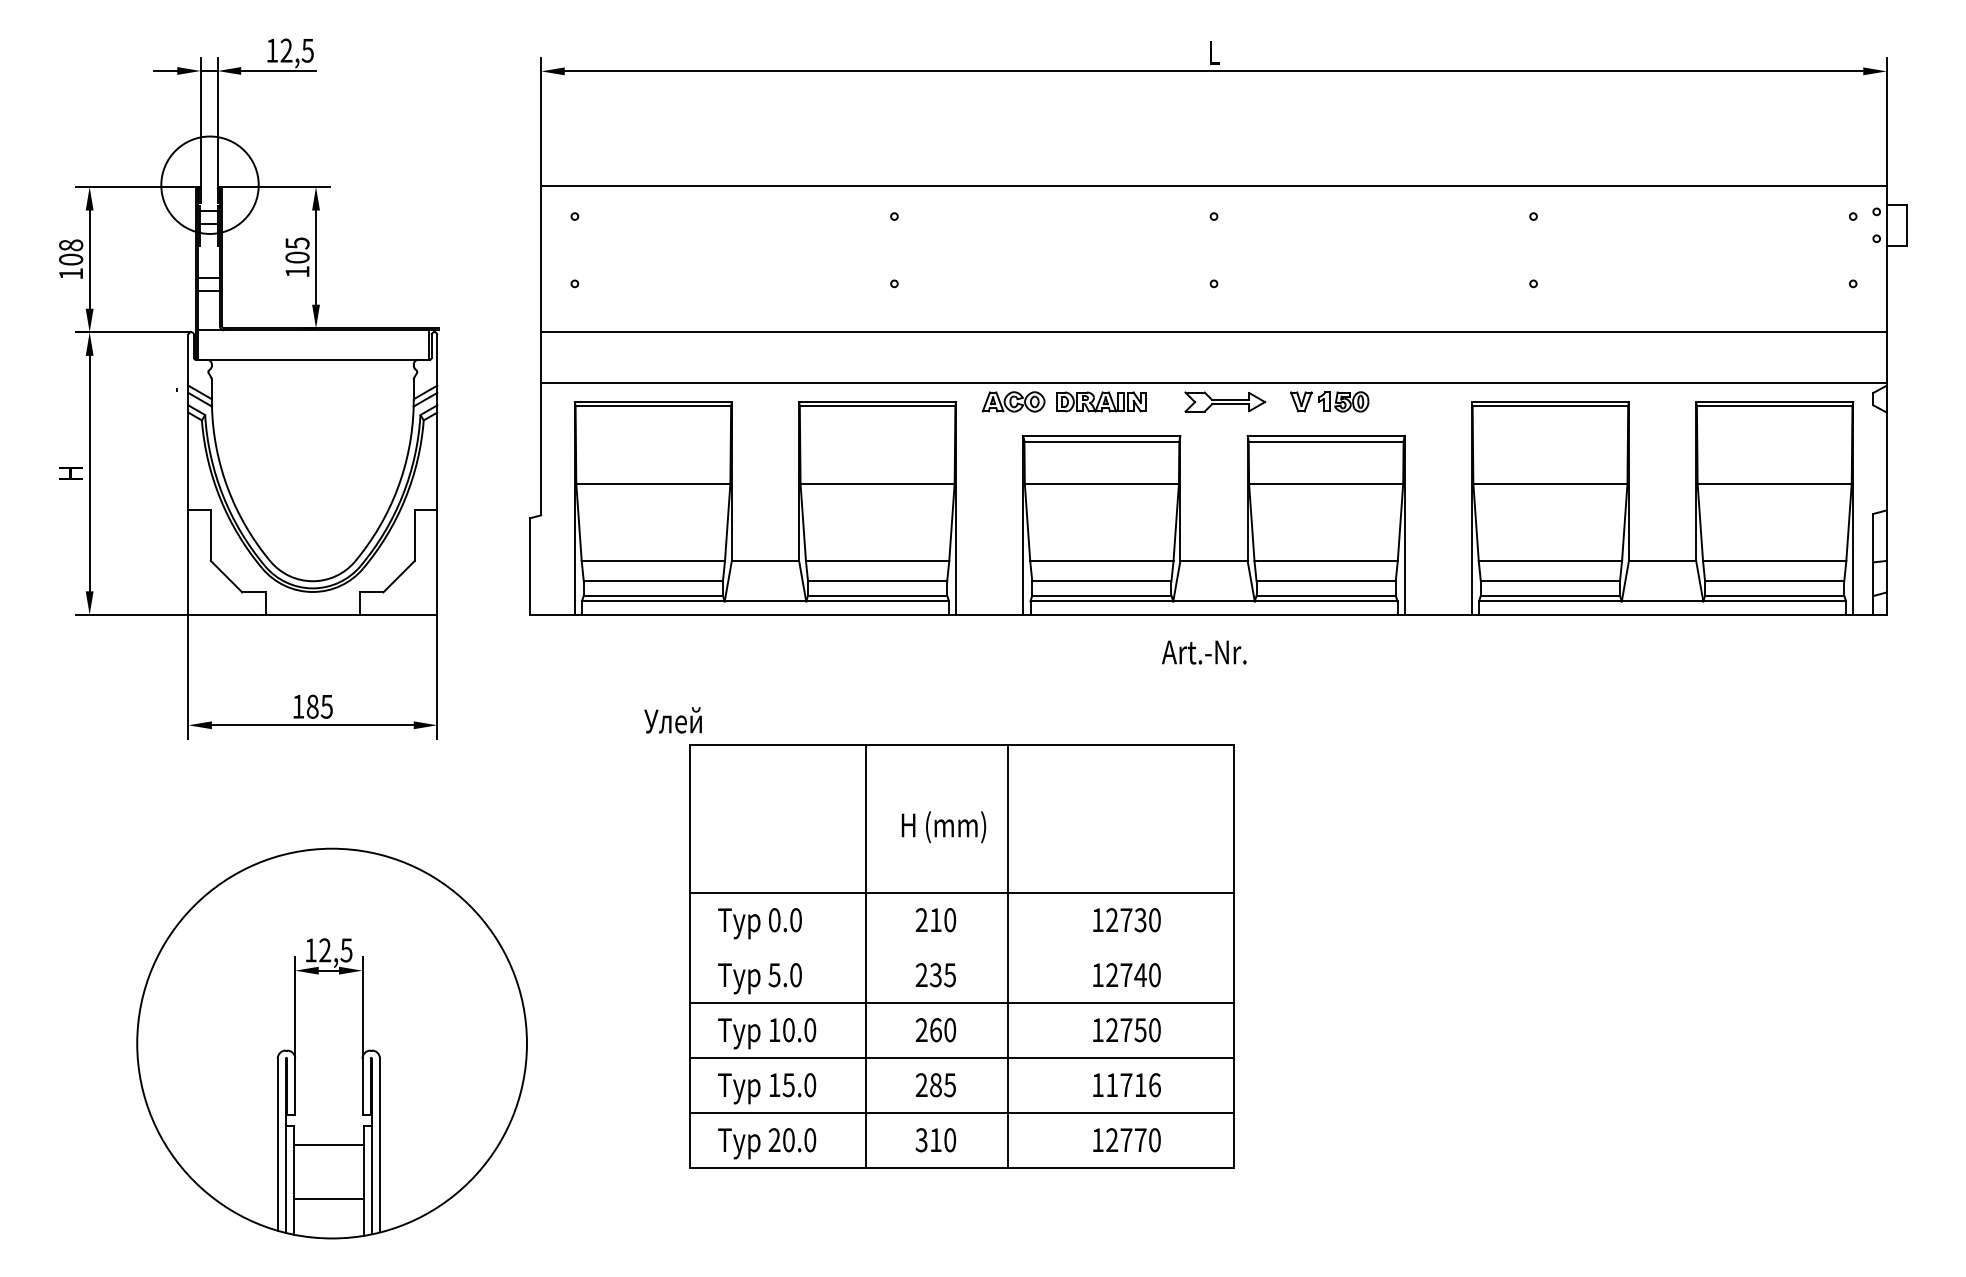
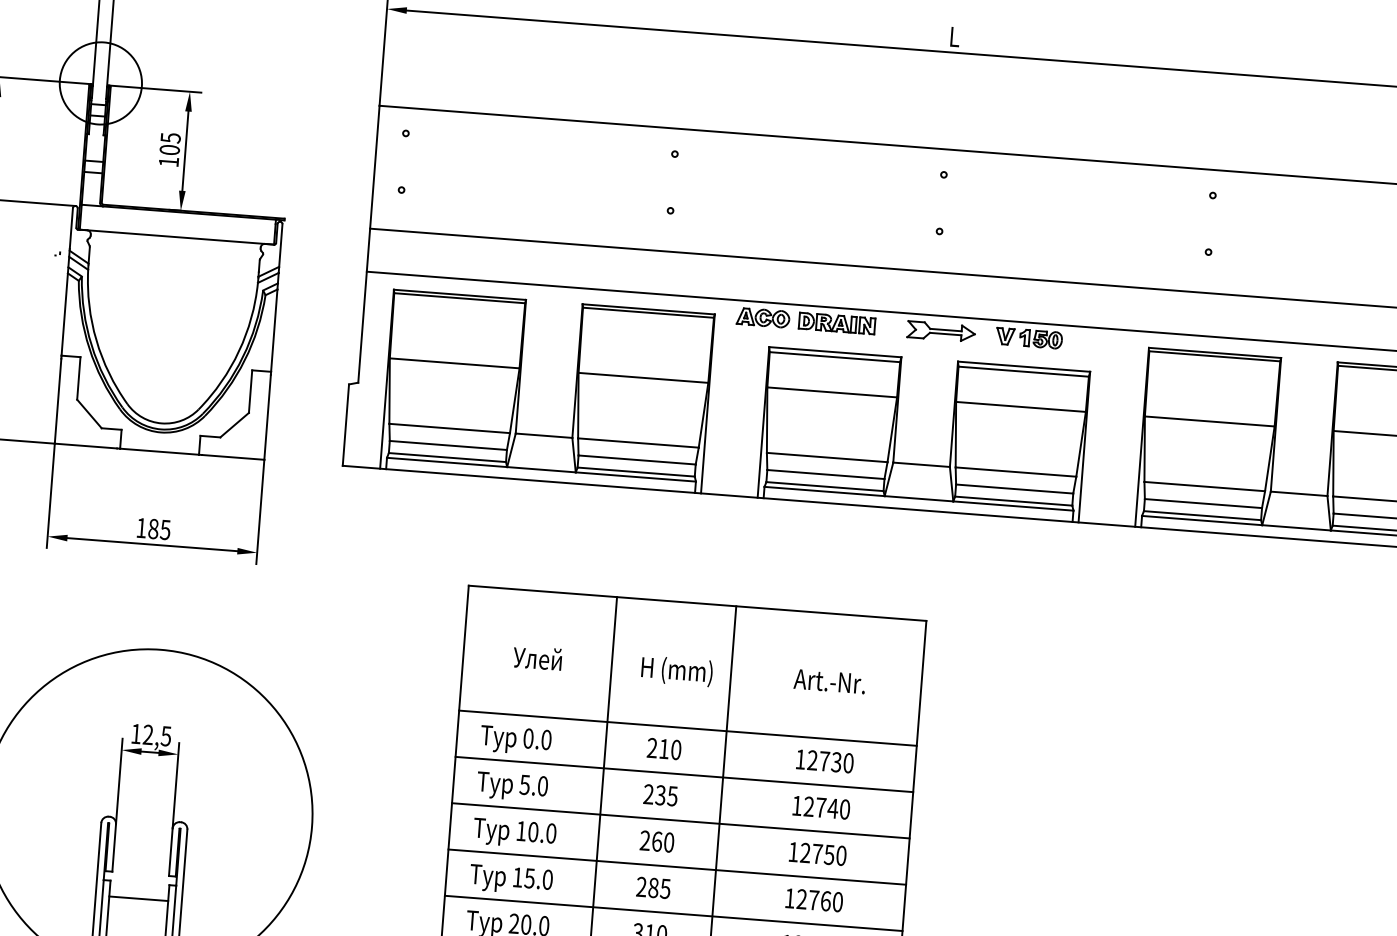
text: (1204, 652) -> (829, 681), moved
text: (672, 720) -> (537, 658), moved
line: (961, 948) -> (683, 774), added
text: (1133, 1085) -> (819, 901), 11716 -> 12760

